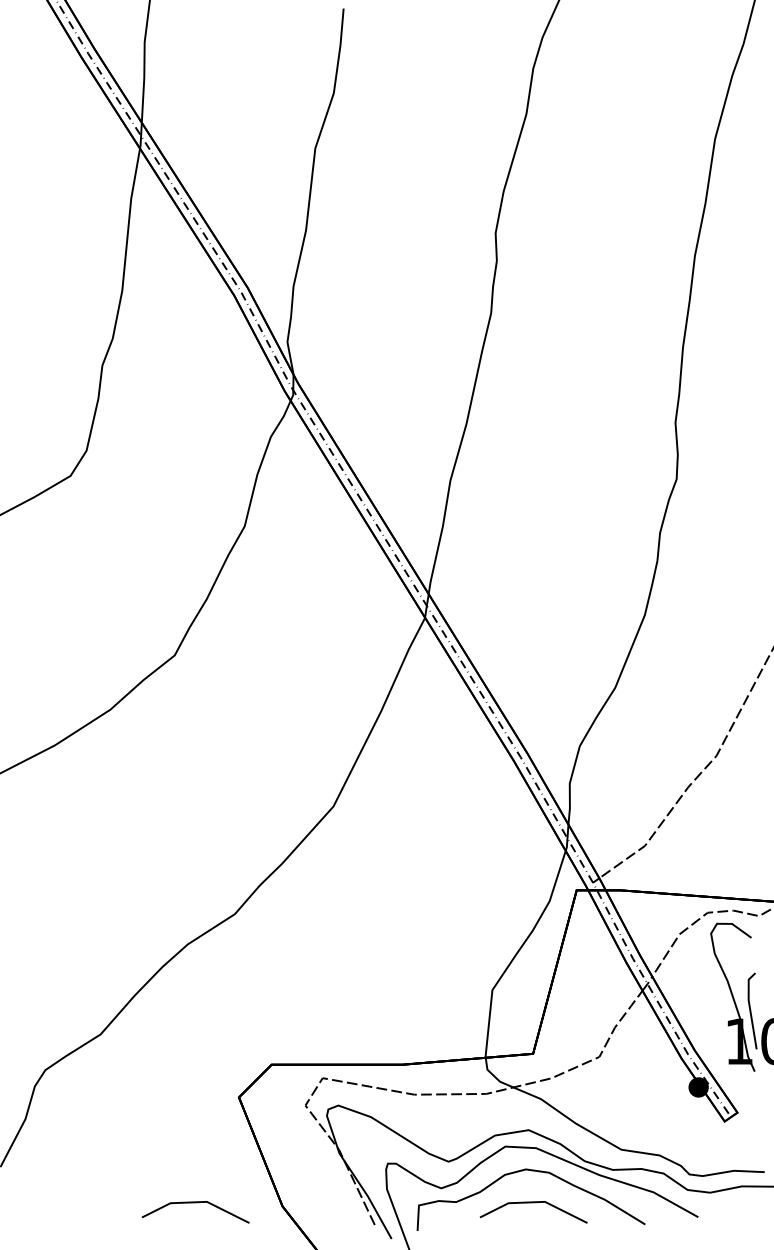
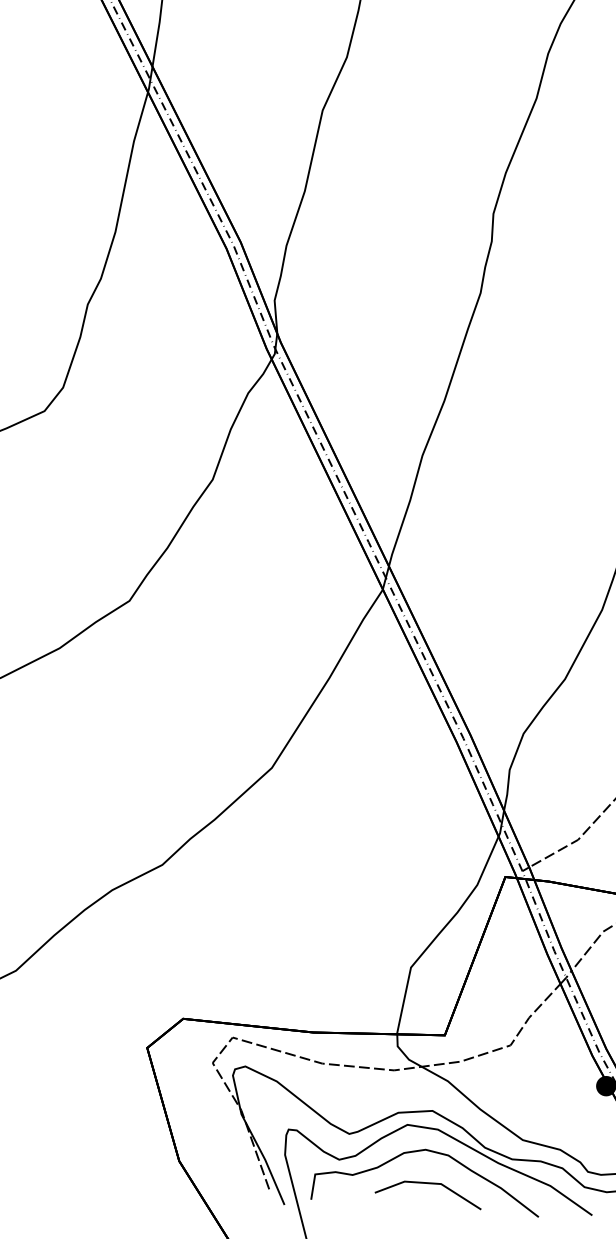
line: (195, 1203) -> (92, 1149), removed

